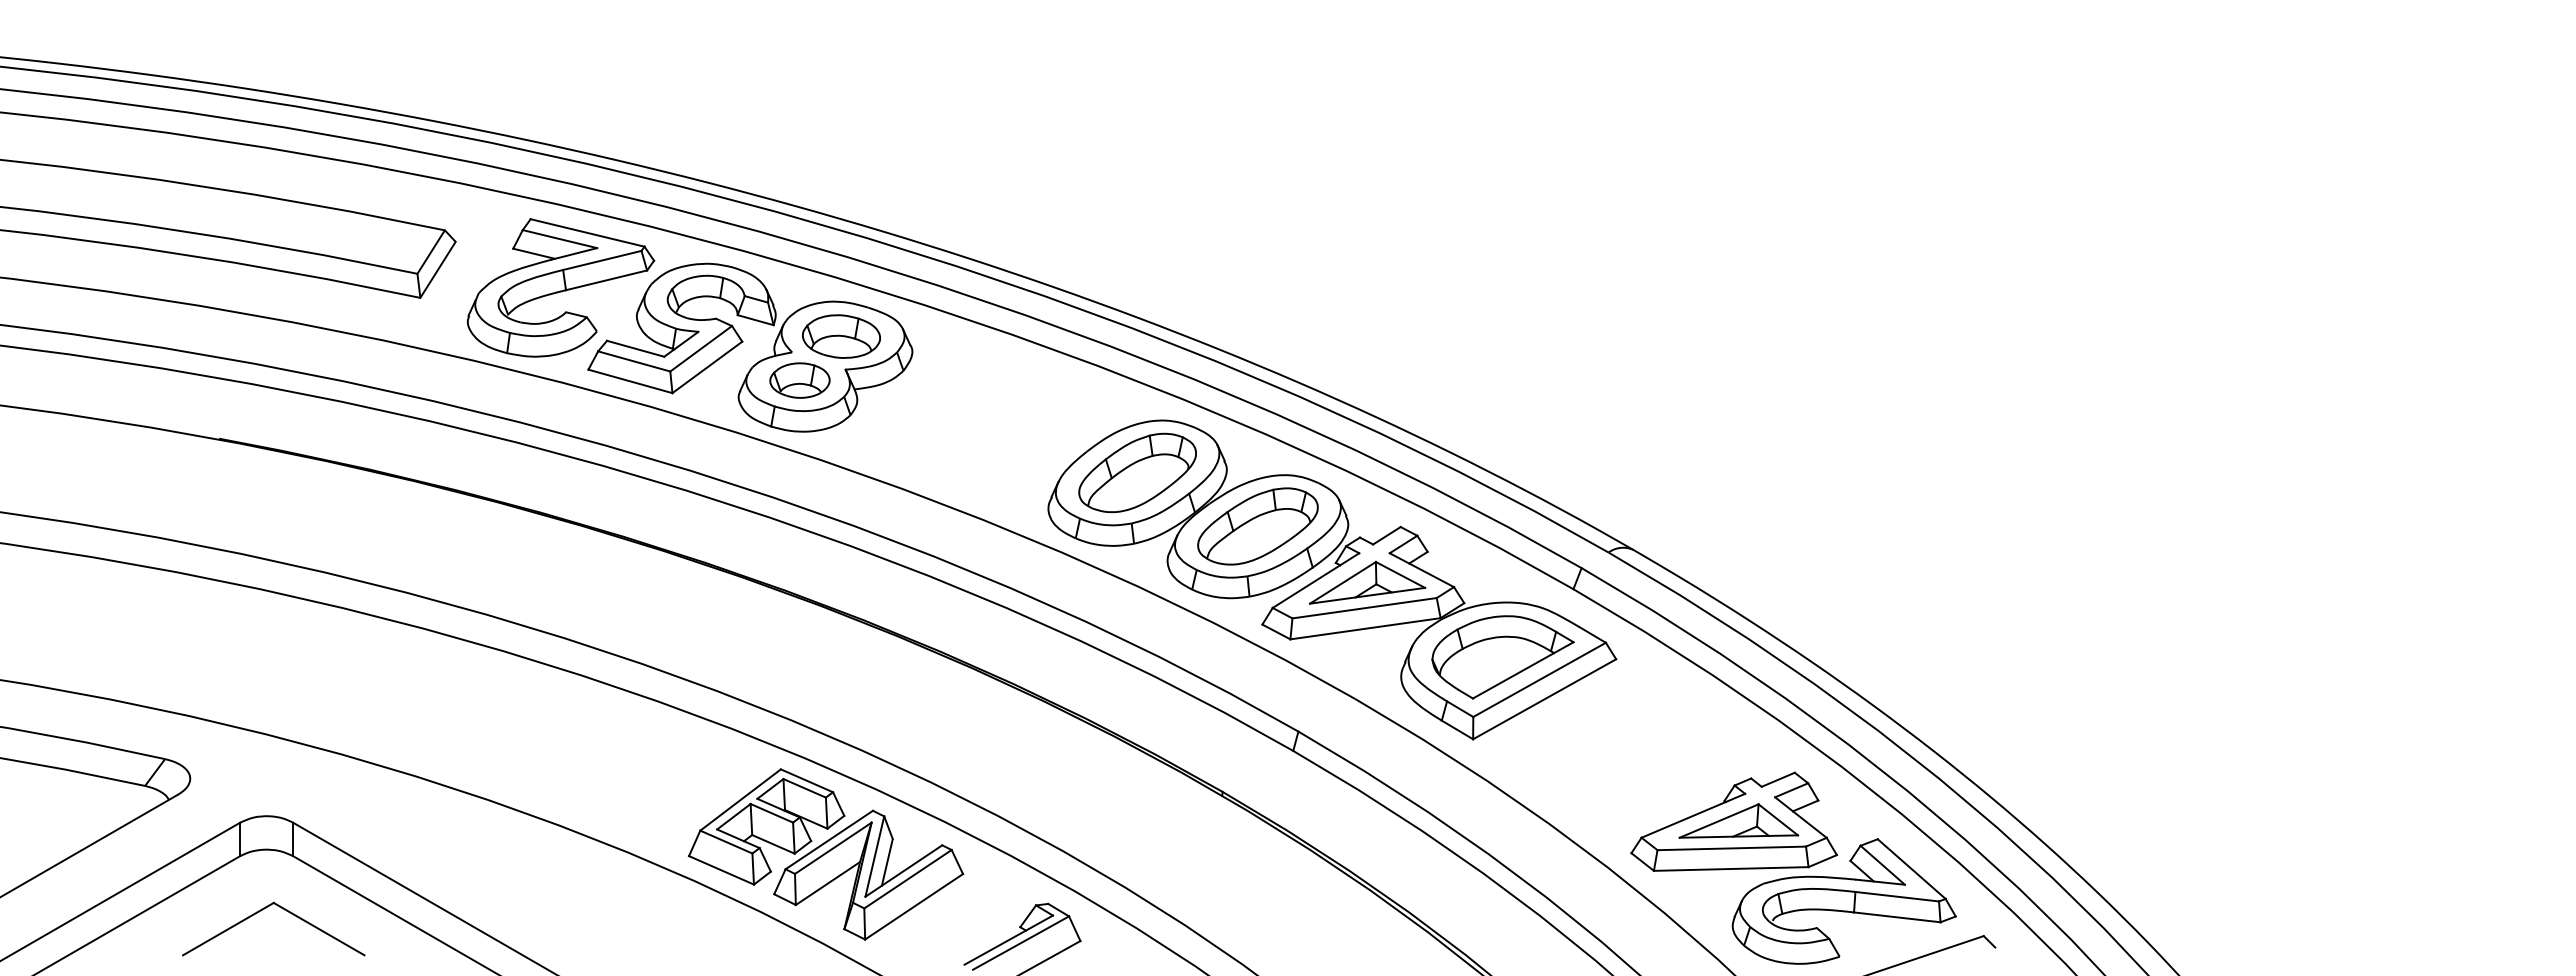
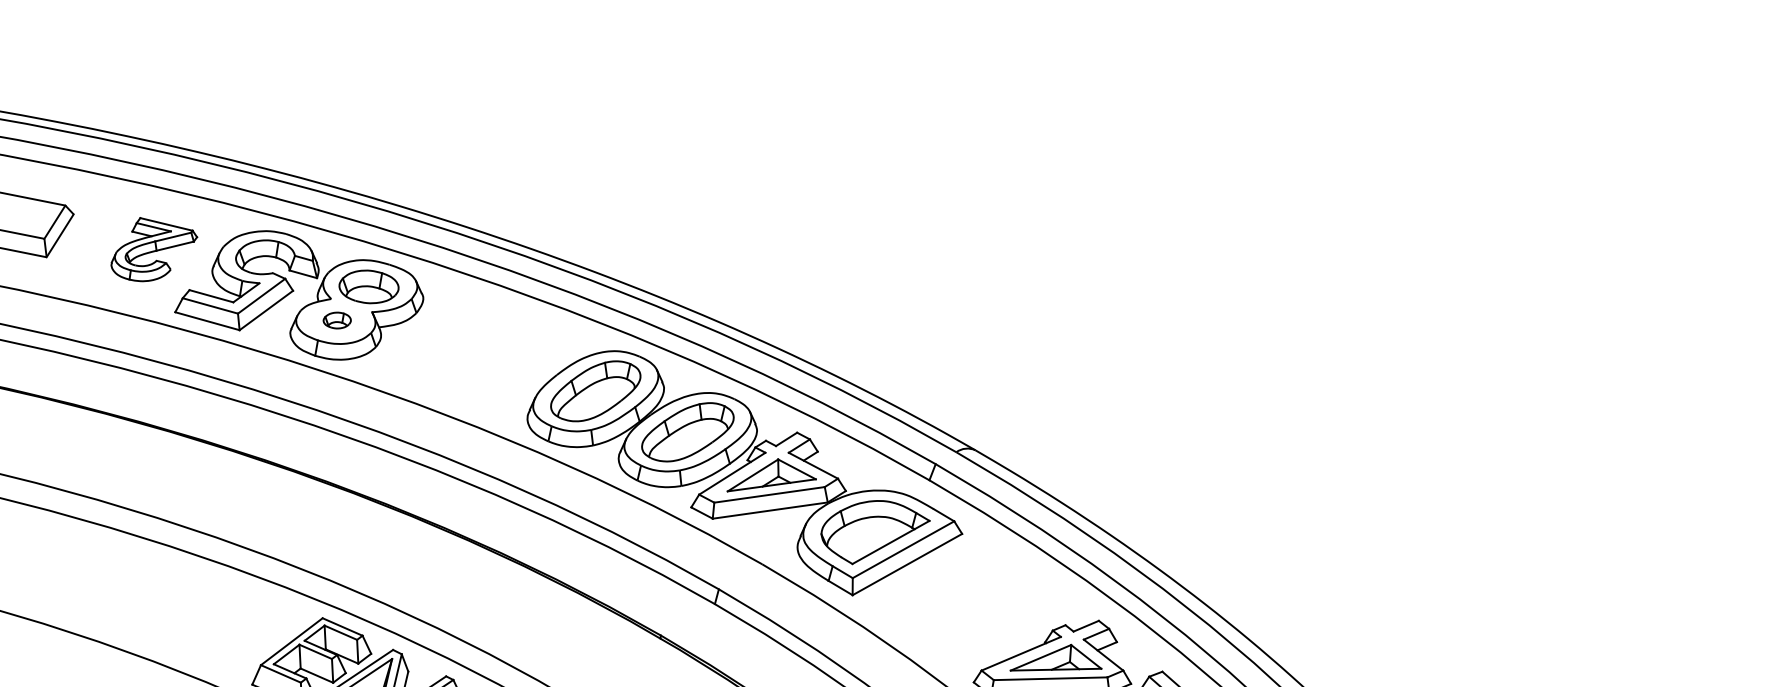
part: (560, 287) -> (153, 249), size x0.6
part: (799, 380) -> (336, 320), size x0.6

